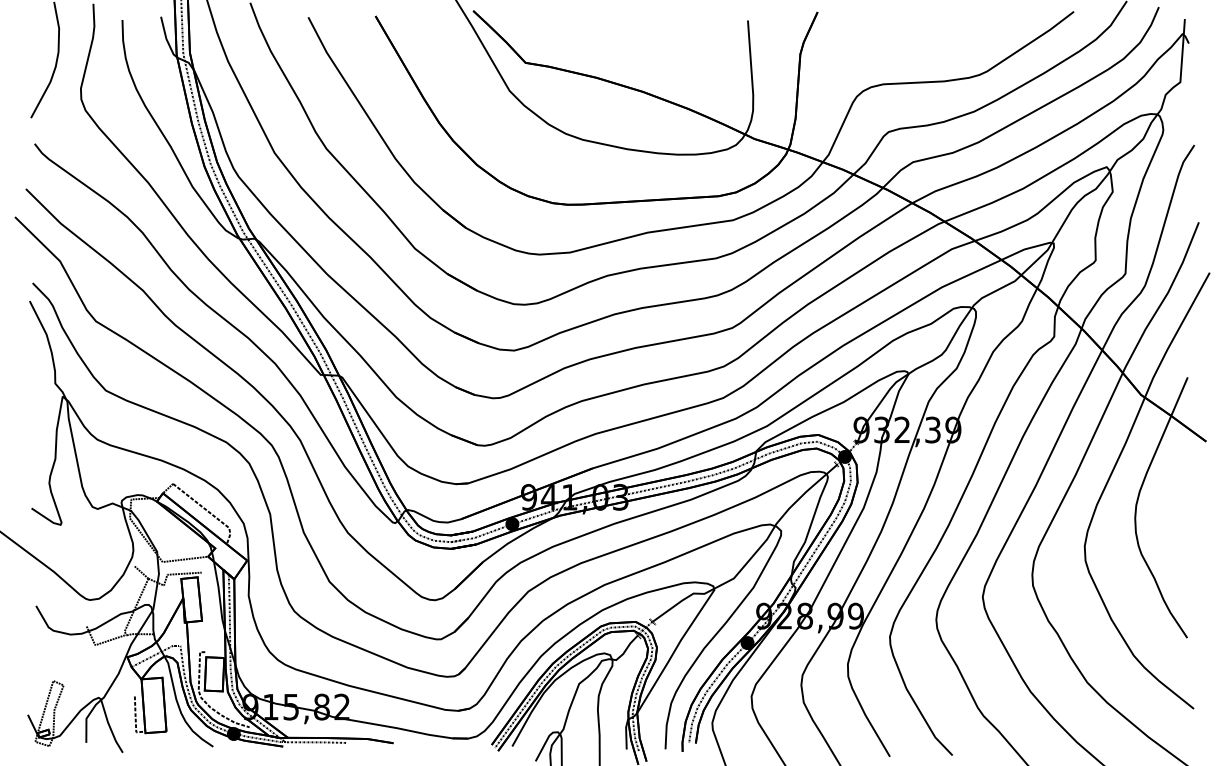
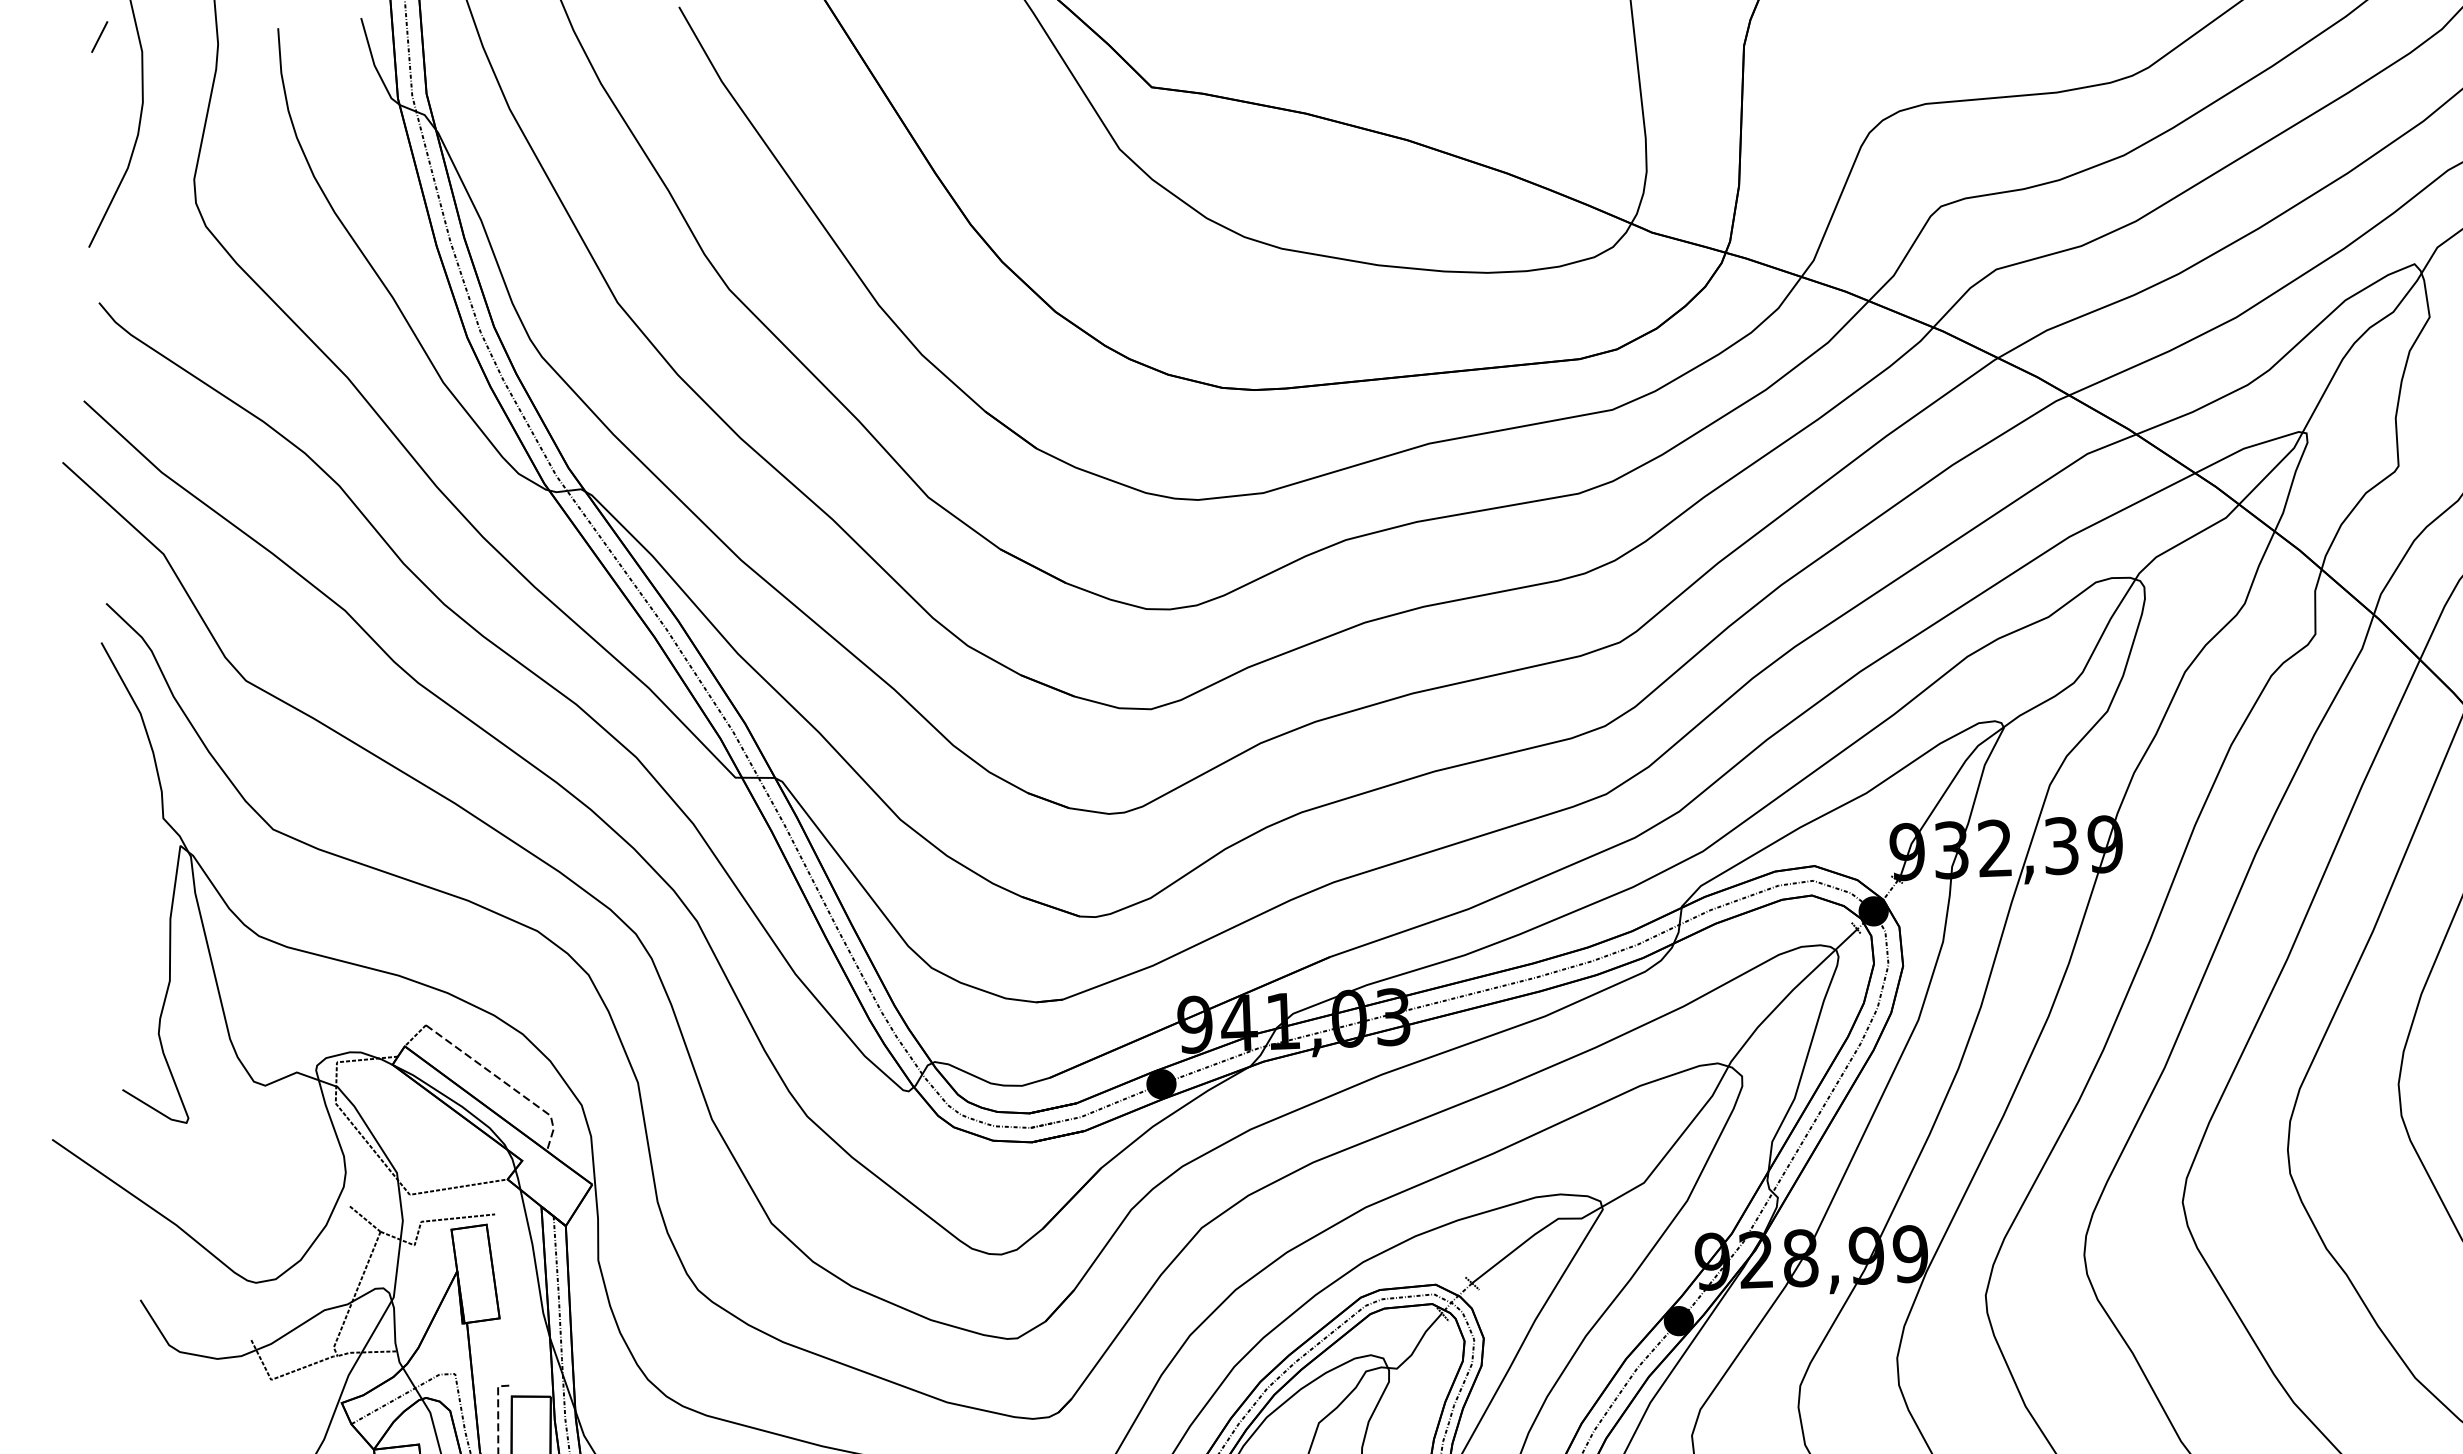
line: (39, 20) -> (99, 36), added

